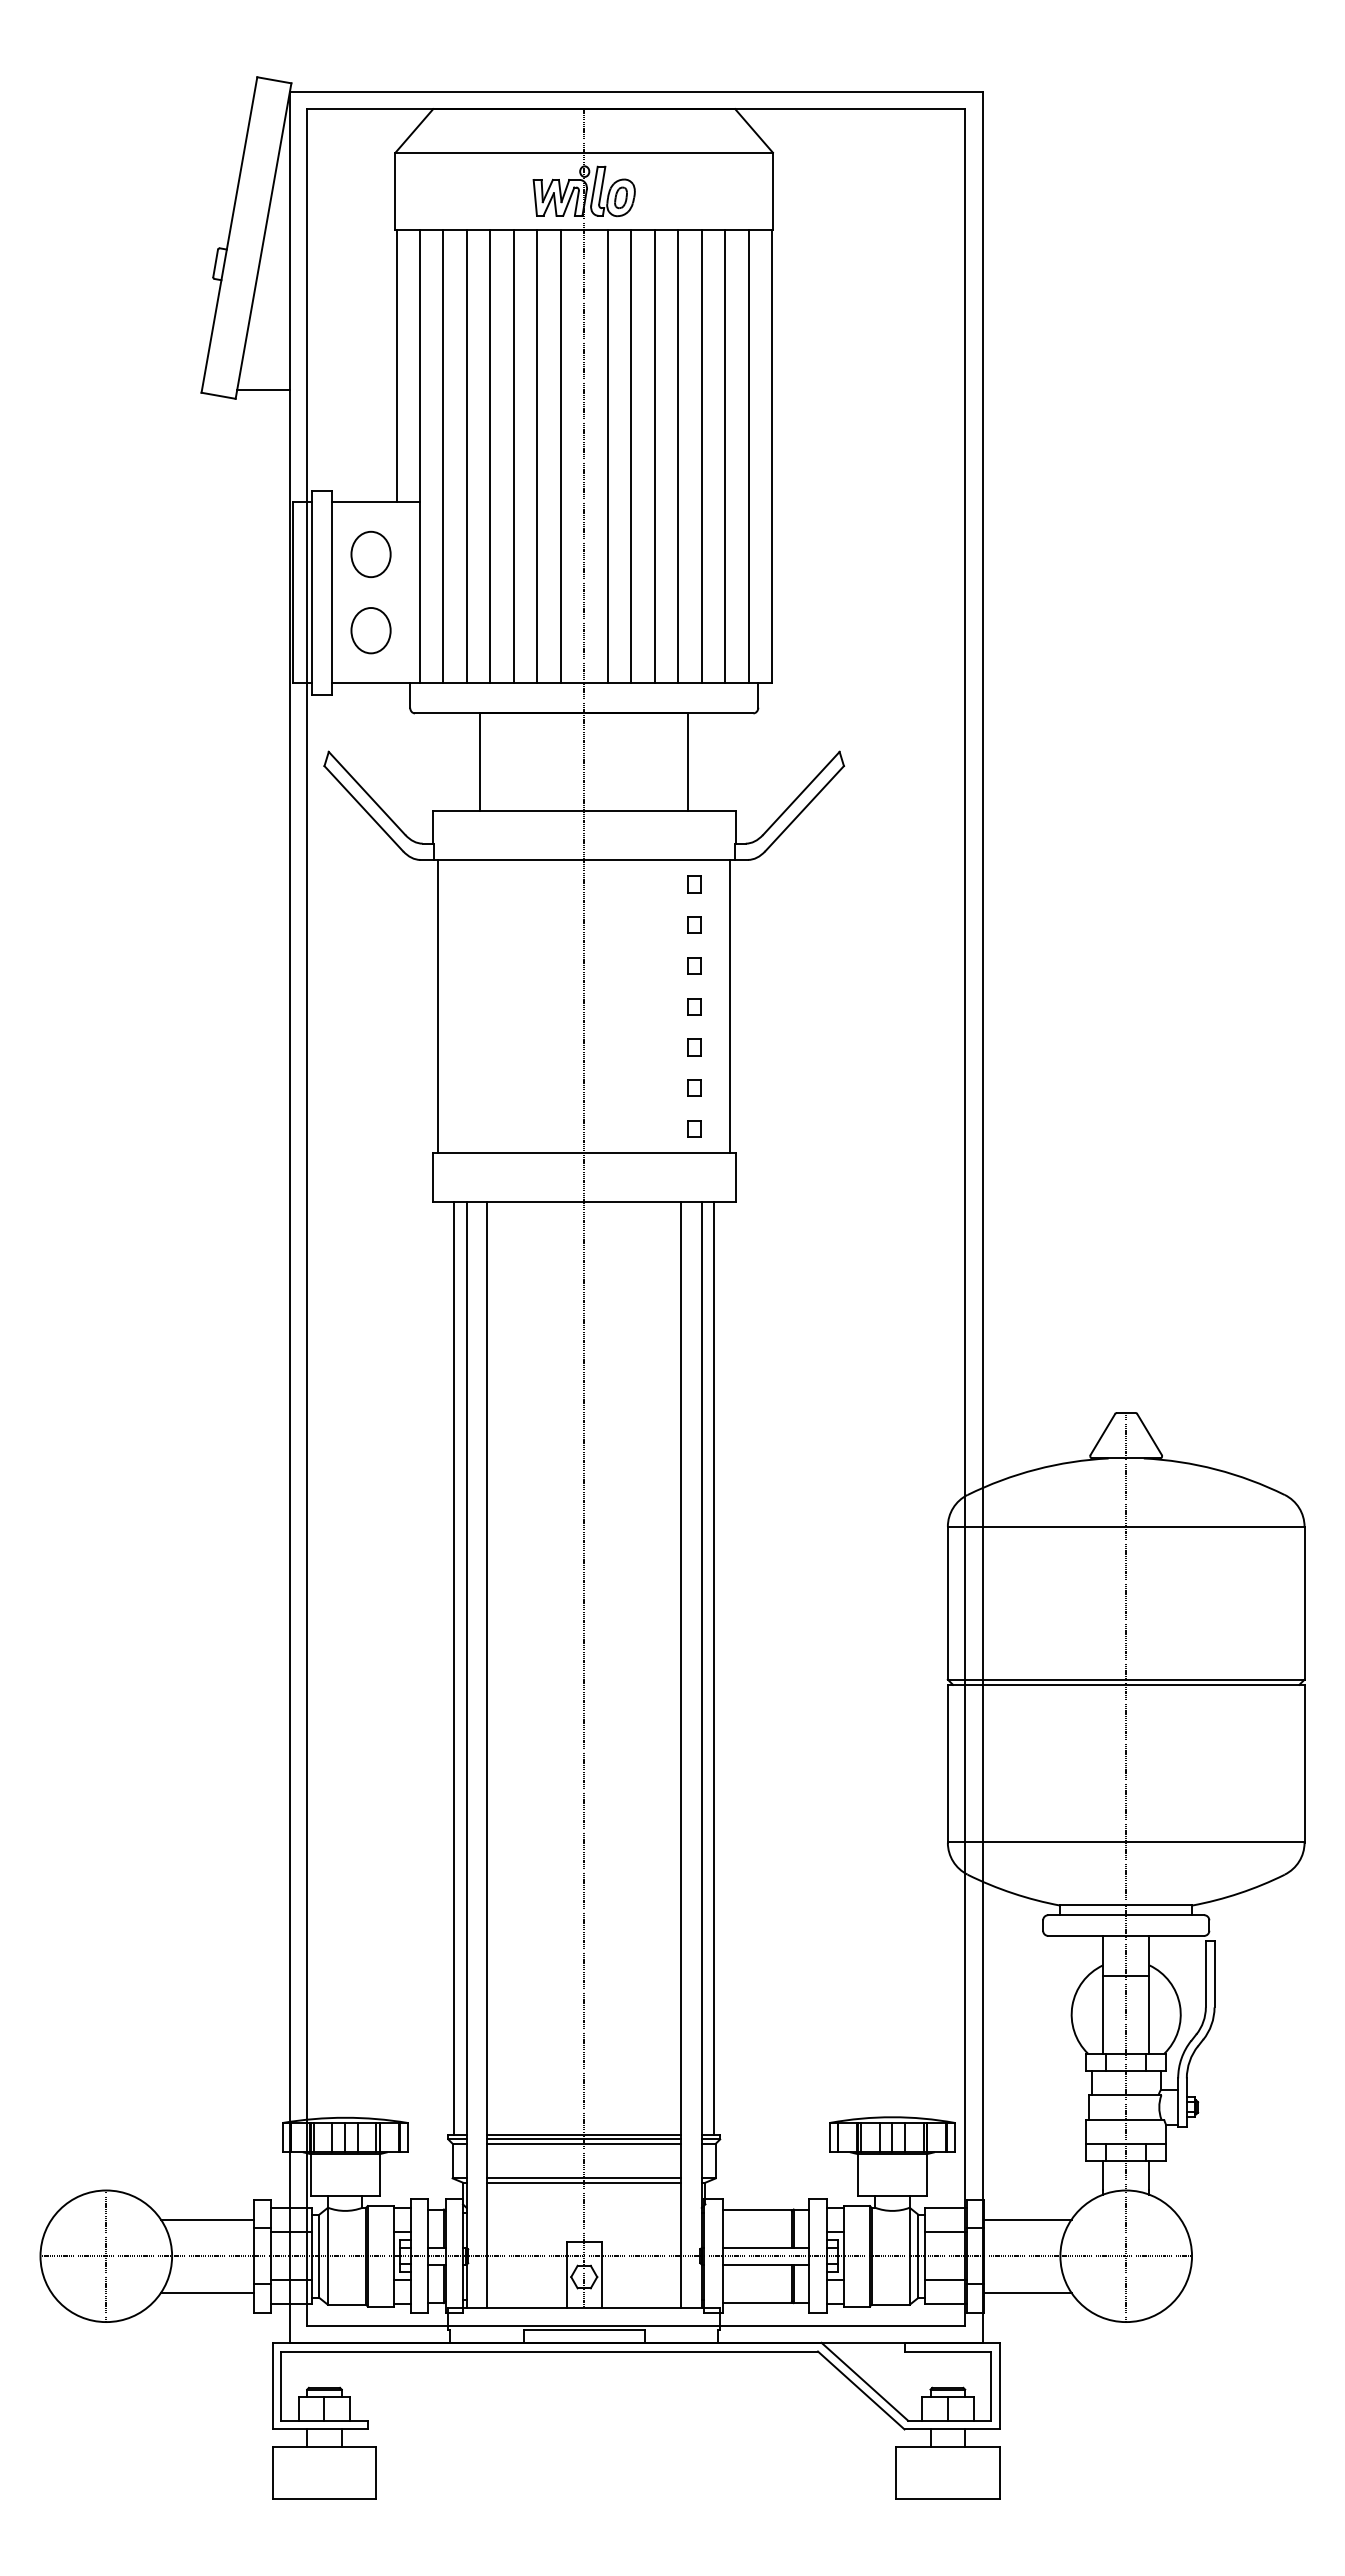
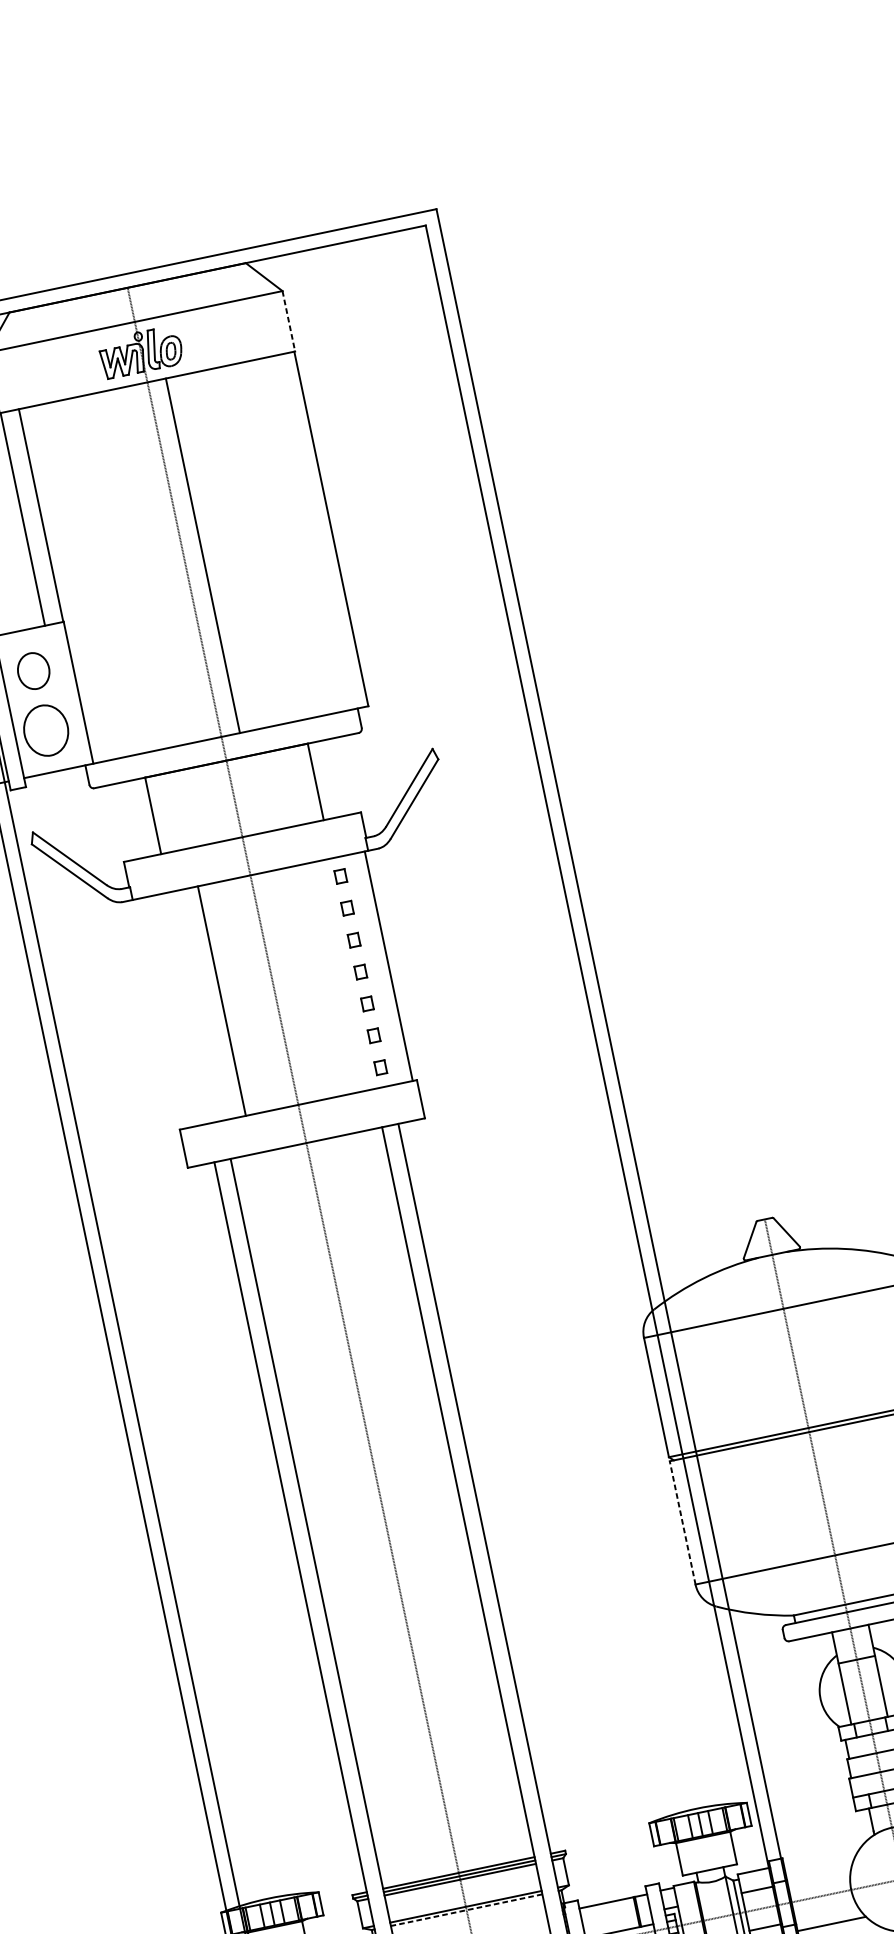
line: (772, 191) -> (288, 321), solid -> dashed
line: (443, 456) -> (74, 582), removed
line: (466, 456) -> (92, 578), removed
line: (490, 456) -> (111, 574), removed
line: (513, 456) -> (129, 571), removed
line: (537, 456) -> (147, 567), removed
line: (560, 456) -> (165, 563), removed
line: (631, 456) -> (221, 551), removed
line: (654, 456) -> (239, 548), removed
line: (678, 456) -> (258, 544), removed
line: (701, 456) -> (276, 540), removed
line: (725, 456) -> (295, 536), removed
line: (748, 456) -> (313, 532), removed
part: (370, 630) -> (45, 730), size x1.4
line: (438, 1006) -> (222, 1000), moved
line: (454, 1668) -> (281, 1529), removed
line: (714, 1668) -> (484, 1486), removed
line: (947, 1763) -> (682, 1522), solid -> dashed
line: (584, 2182) -> (466, 1909), solid -> dashed
line: (1027, 2219) -> (819, 1866), removed

